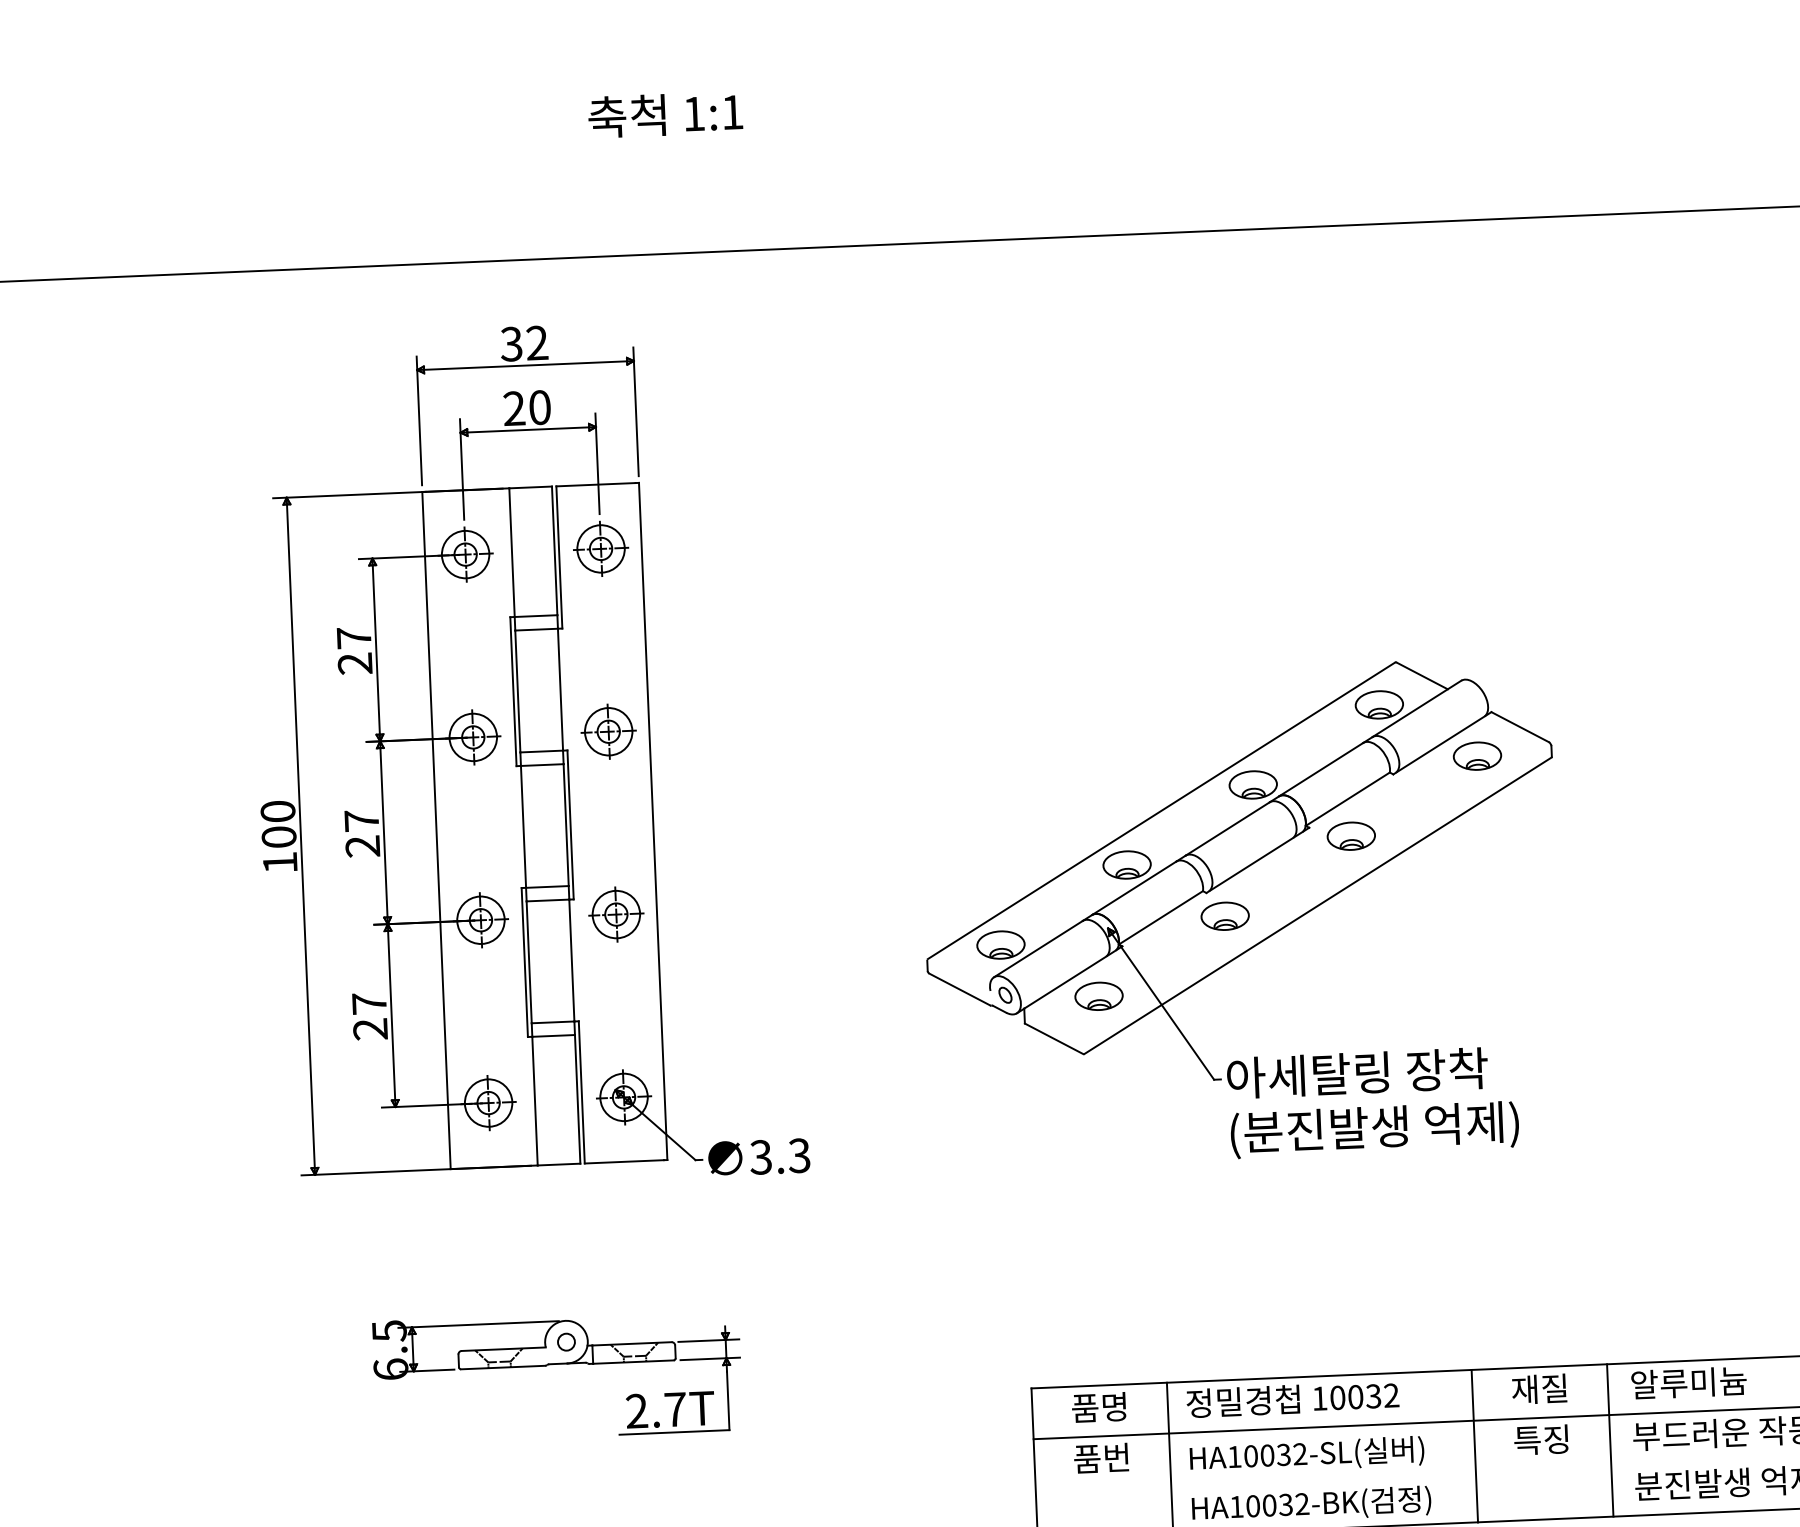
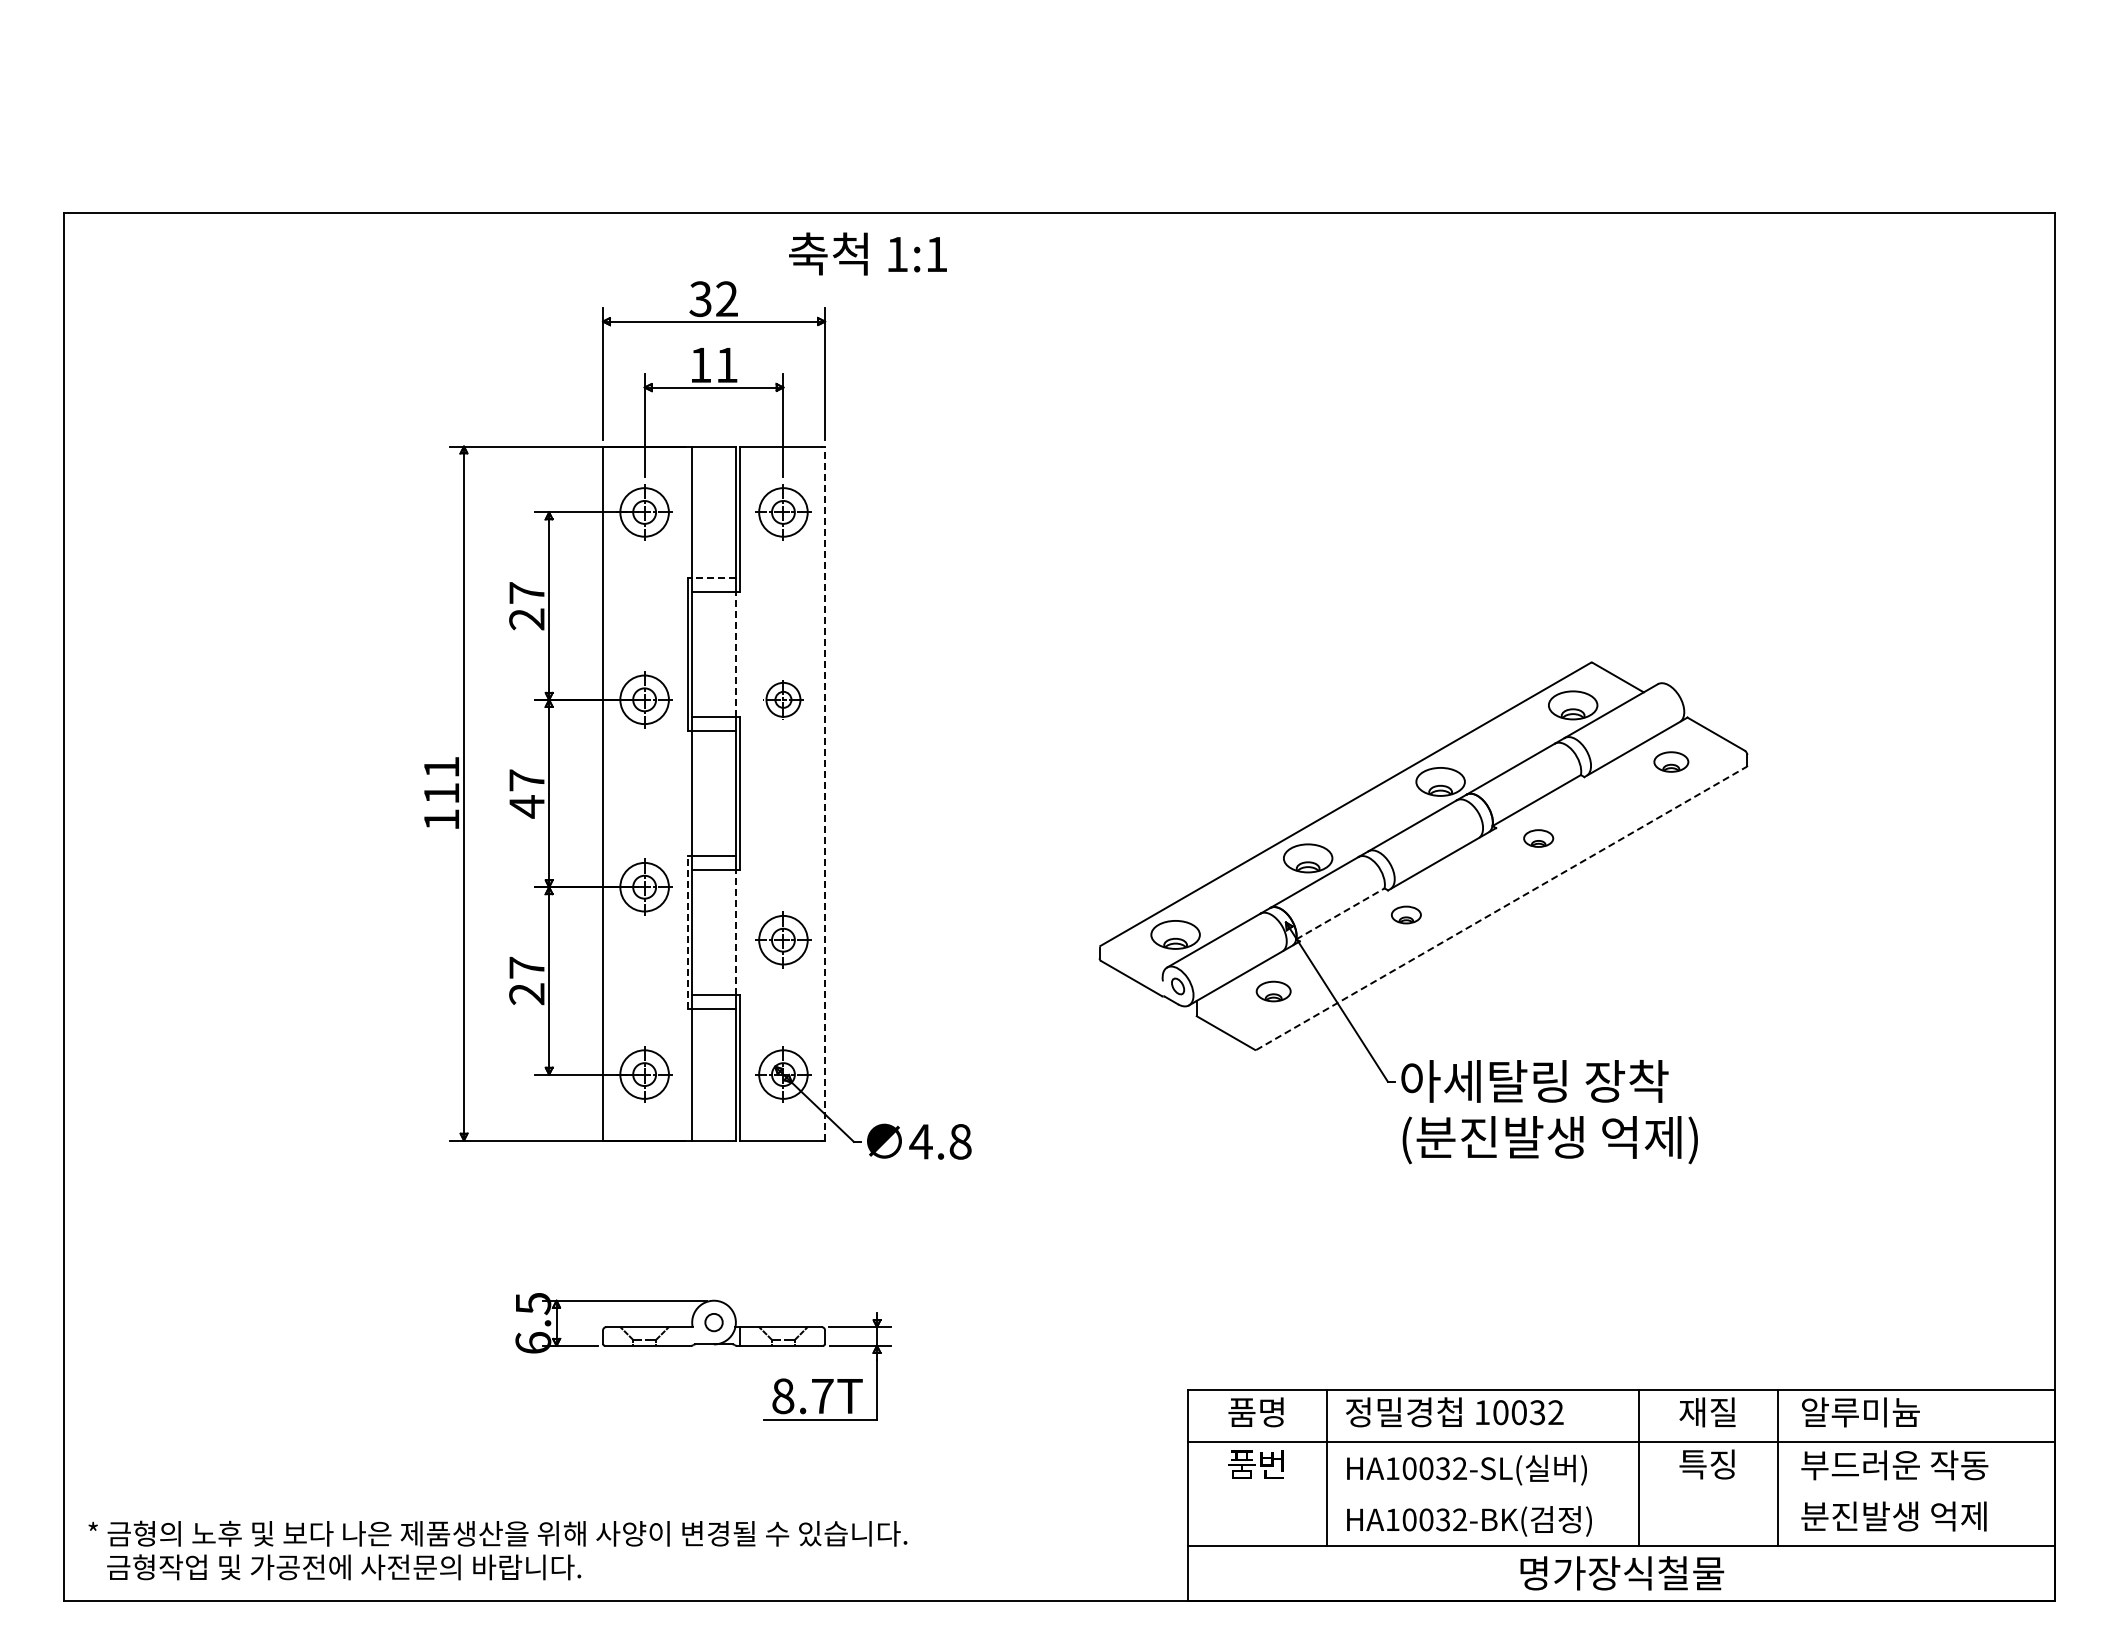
text: (664, 114) -> (867, 253), moved
text: (526, 408) -> (713, 365), 20 -> 11
line: (536, 616) -> (714, 578), solid -> dashed
line: (560, 689) -> (735, 654), solid -> dashed
part: (608, 731) -> (783, 699), size x0.7
part: (1477, 755) -> (1671, 761), size x0.7
line: (653, 821) -> (825, 793), solid -> dashed
text: (278, 824) -> (441, 780), 100 -> 111
part: (1351, 836) -> (1538, 838), size x0.6
text: (362, 846) -> (526, 806), 27 -> 47
line: (1317, 905) -> (1501, 908), solid -> dashed
part: (616, 913) -> (783, 939), moved
part: (1225, 915) -> (1406, 914), size x0.6
line: (1160, 917) -> (1340, 913), solid -> dashed
line: (571, 959) -> (735, 931), solid -> dashed
line: (524, 961) -> (687, 931), solid -> dashed
part: (1098, 996) -> (1273, 991), size x0.7
text: (780, 1156) -> (940, 1141), 3.3 -> 4.8
text: (637, 1411) -> (783, 1396), 2.7T -> 8.7T

